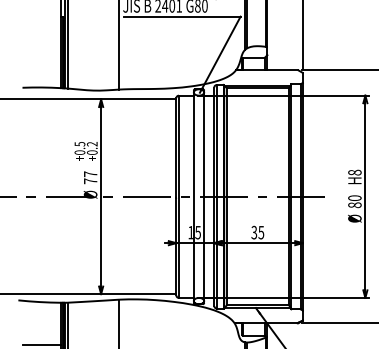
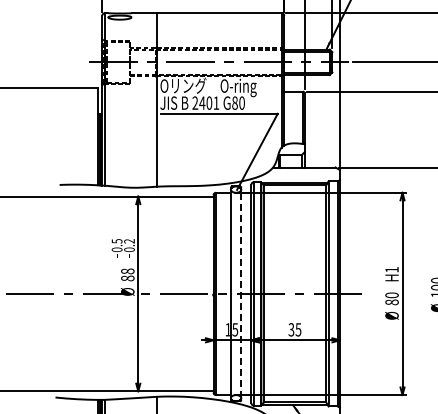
text: (354, 172) -> (391, 269), H8 -> H1
text: (90, 177) -> (127, 274), 77 -> 88
line: (204, 197) -> (241, 294), solid -> dashed

